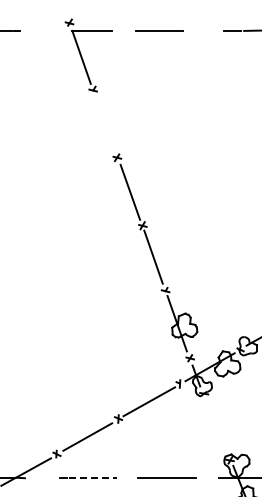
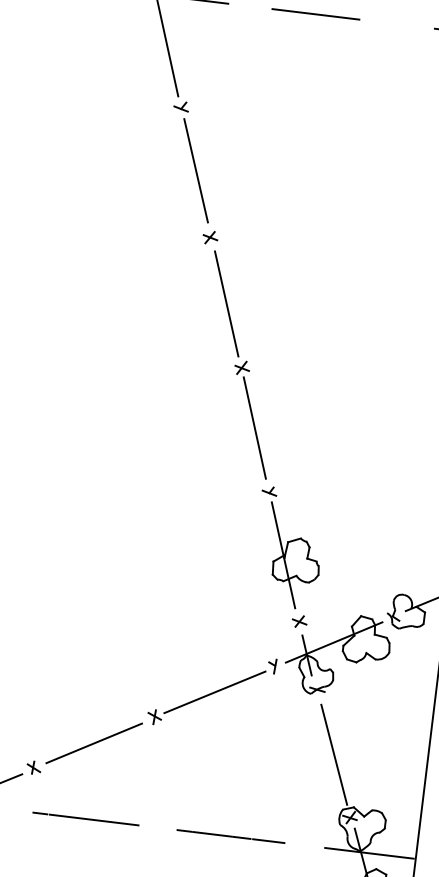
line: (104, 122) -> (194, 170), added
line: (217, 427) -> (334, 754), added
line: (93, 478) -> (95, 820), dashed -> solid

